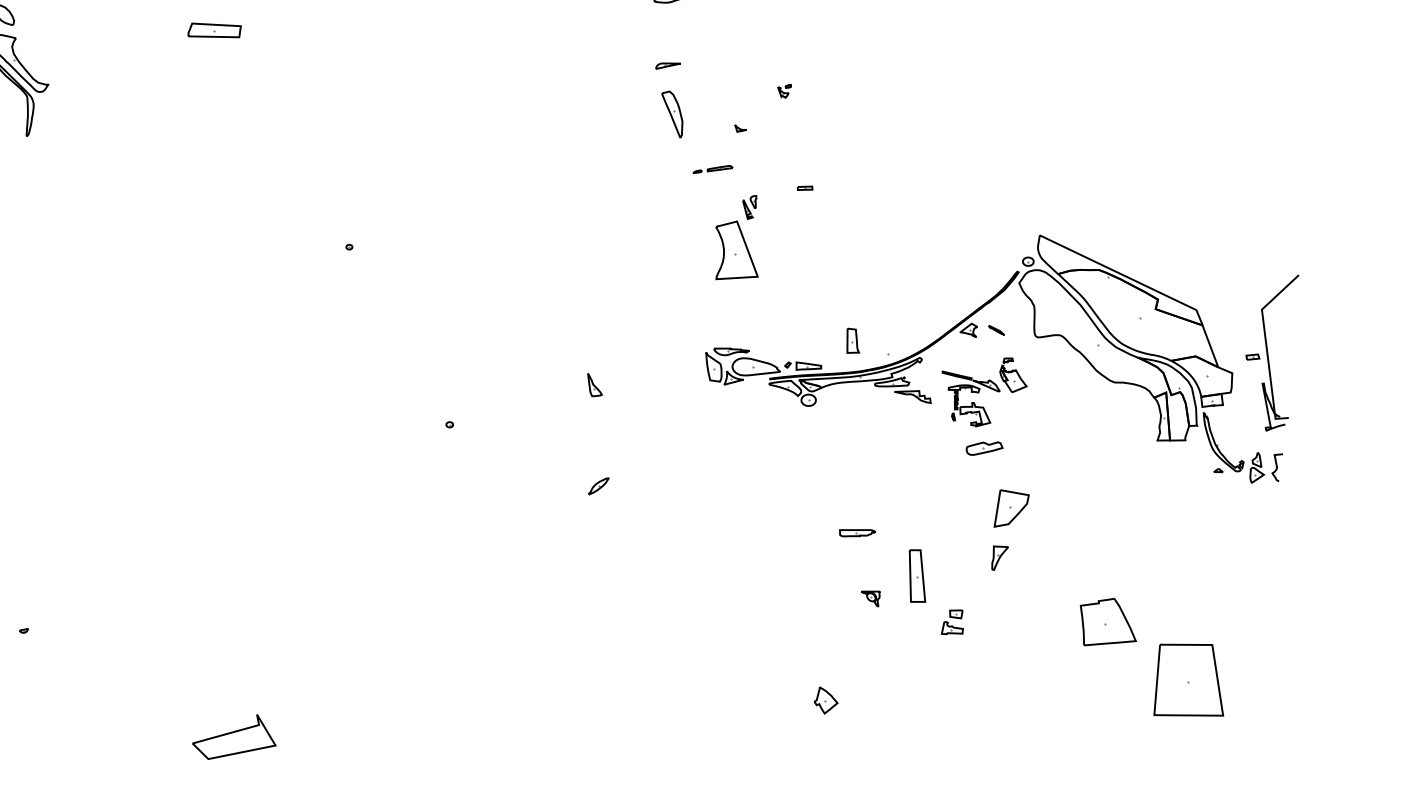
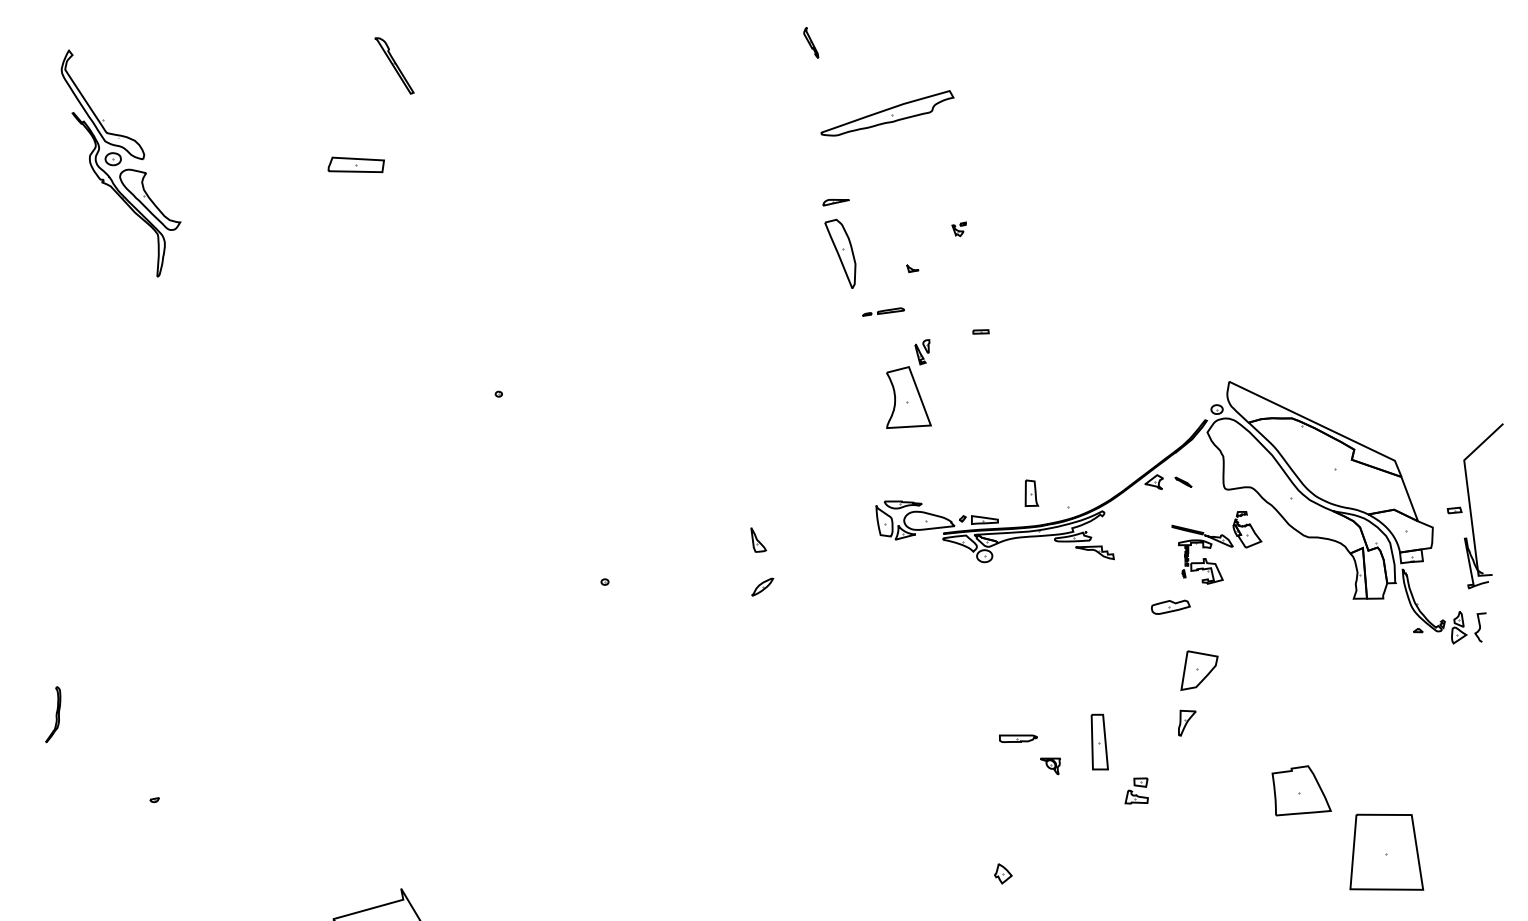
part: (672, 114) -> (840, 253), size x1.4
part: (984, 392) -> (1216, 547), moved
part: (598, 485) -> (762, 586), moved
part: (857, 532) -> (1018, 738), moved
part: (826, 700) -> (1003, 873), size x0.7

